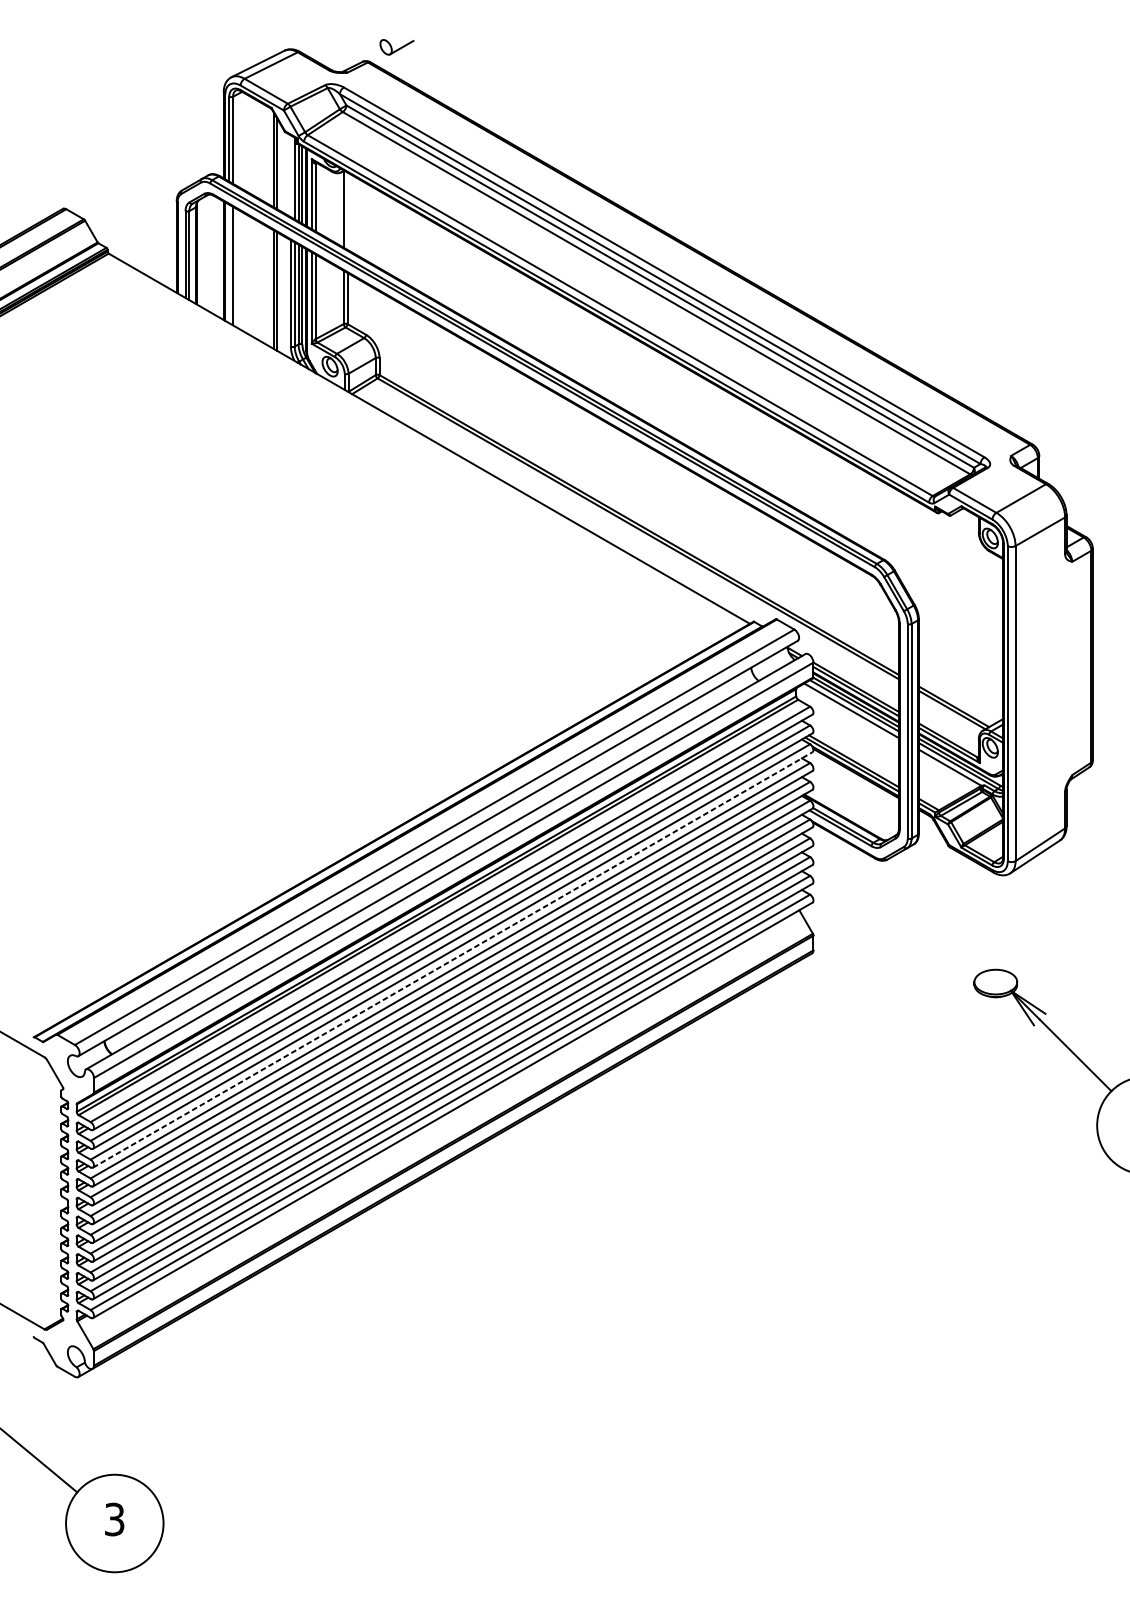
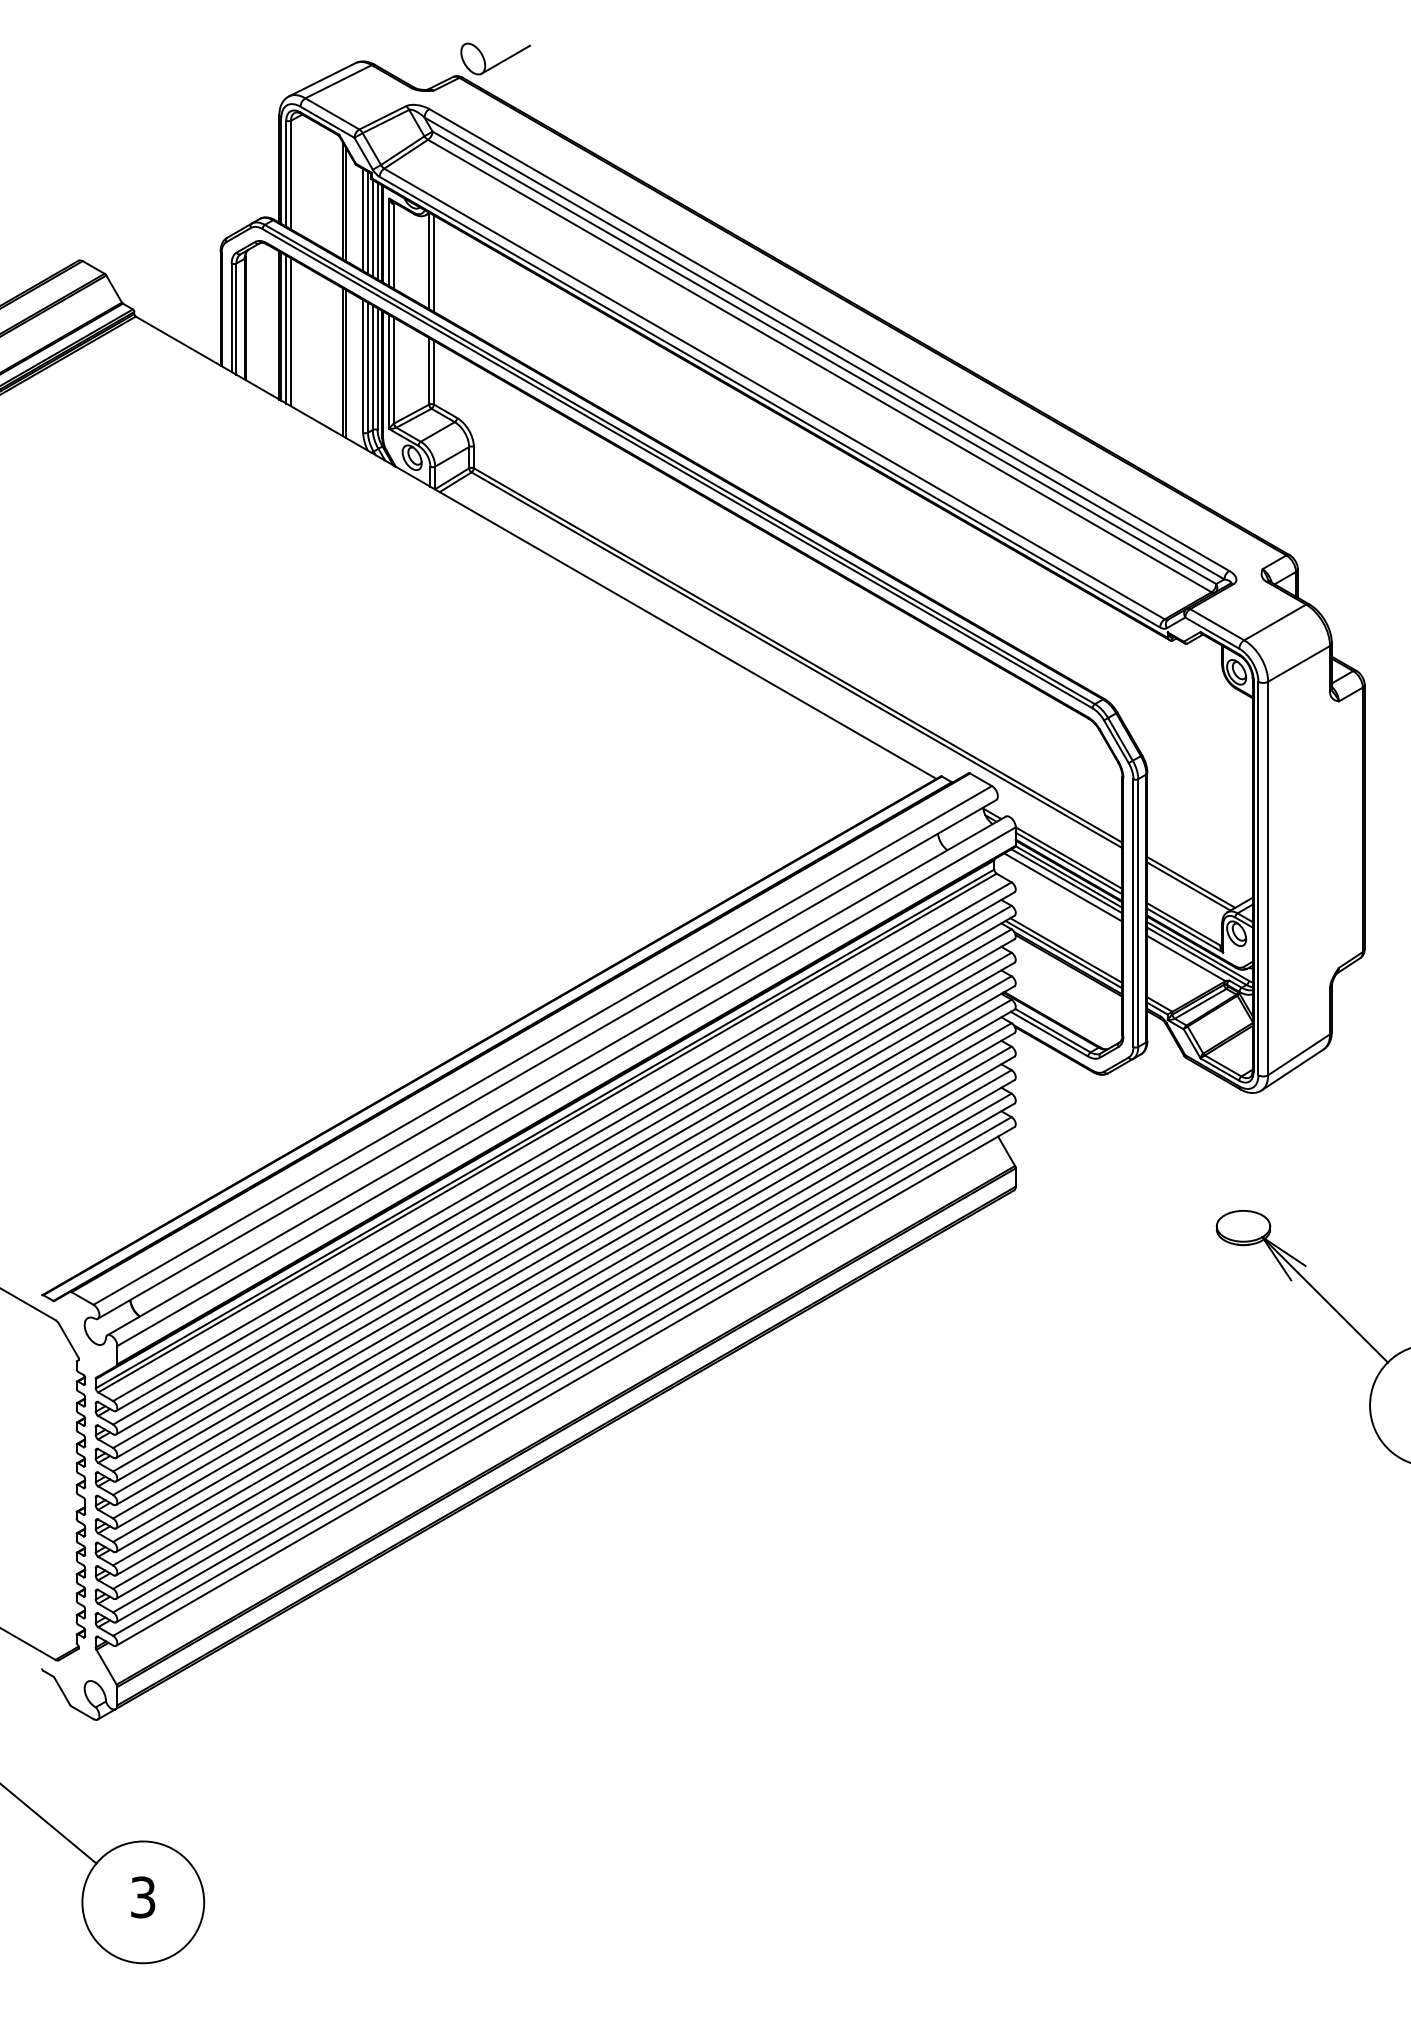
part: (396, 46) -> (495, 58), size x1.67
line: (291, 176) -> (363, 220), added
line: (347, 211) -> (433, 263), added
line: (229, 263) -> (286, 329), added
line: (452, 959) -> (565, 1198), dashed -> solid

